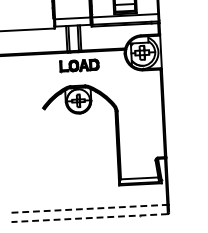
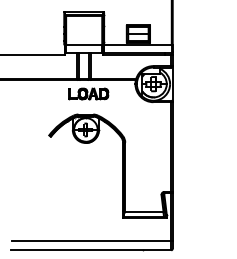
line: (89, 208) -> (91, 240), dashed -> solid
line: (88, 218) -> (90, 250), dashed -> solid

